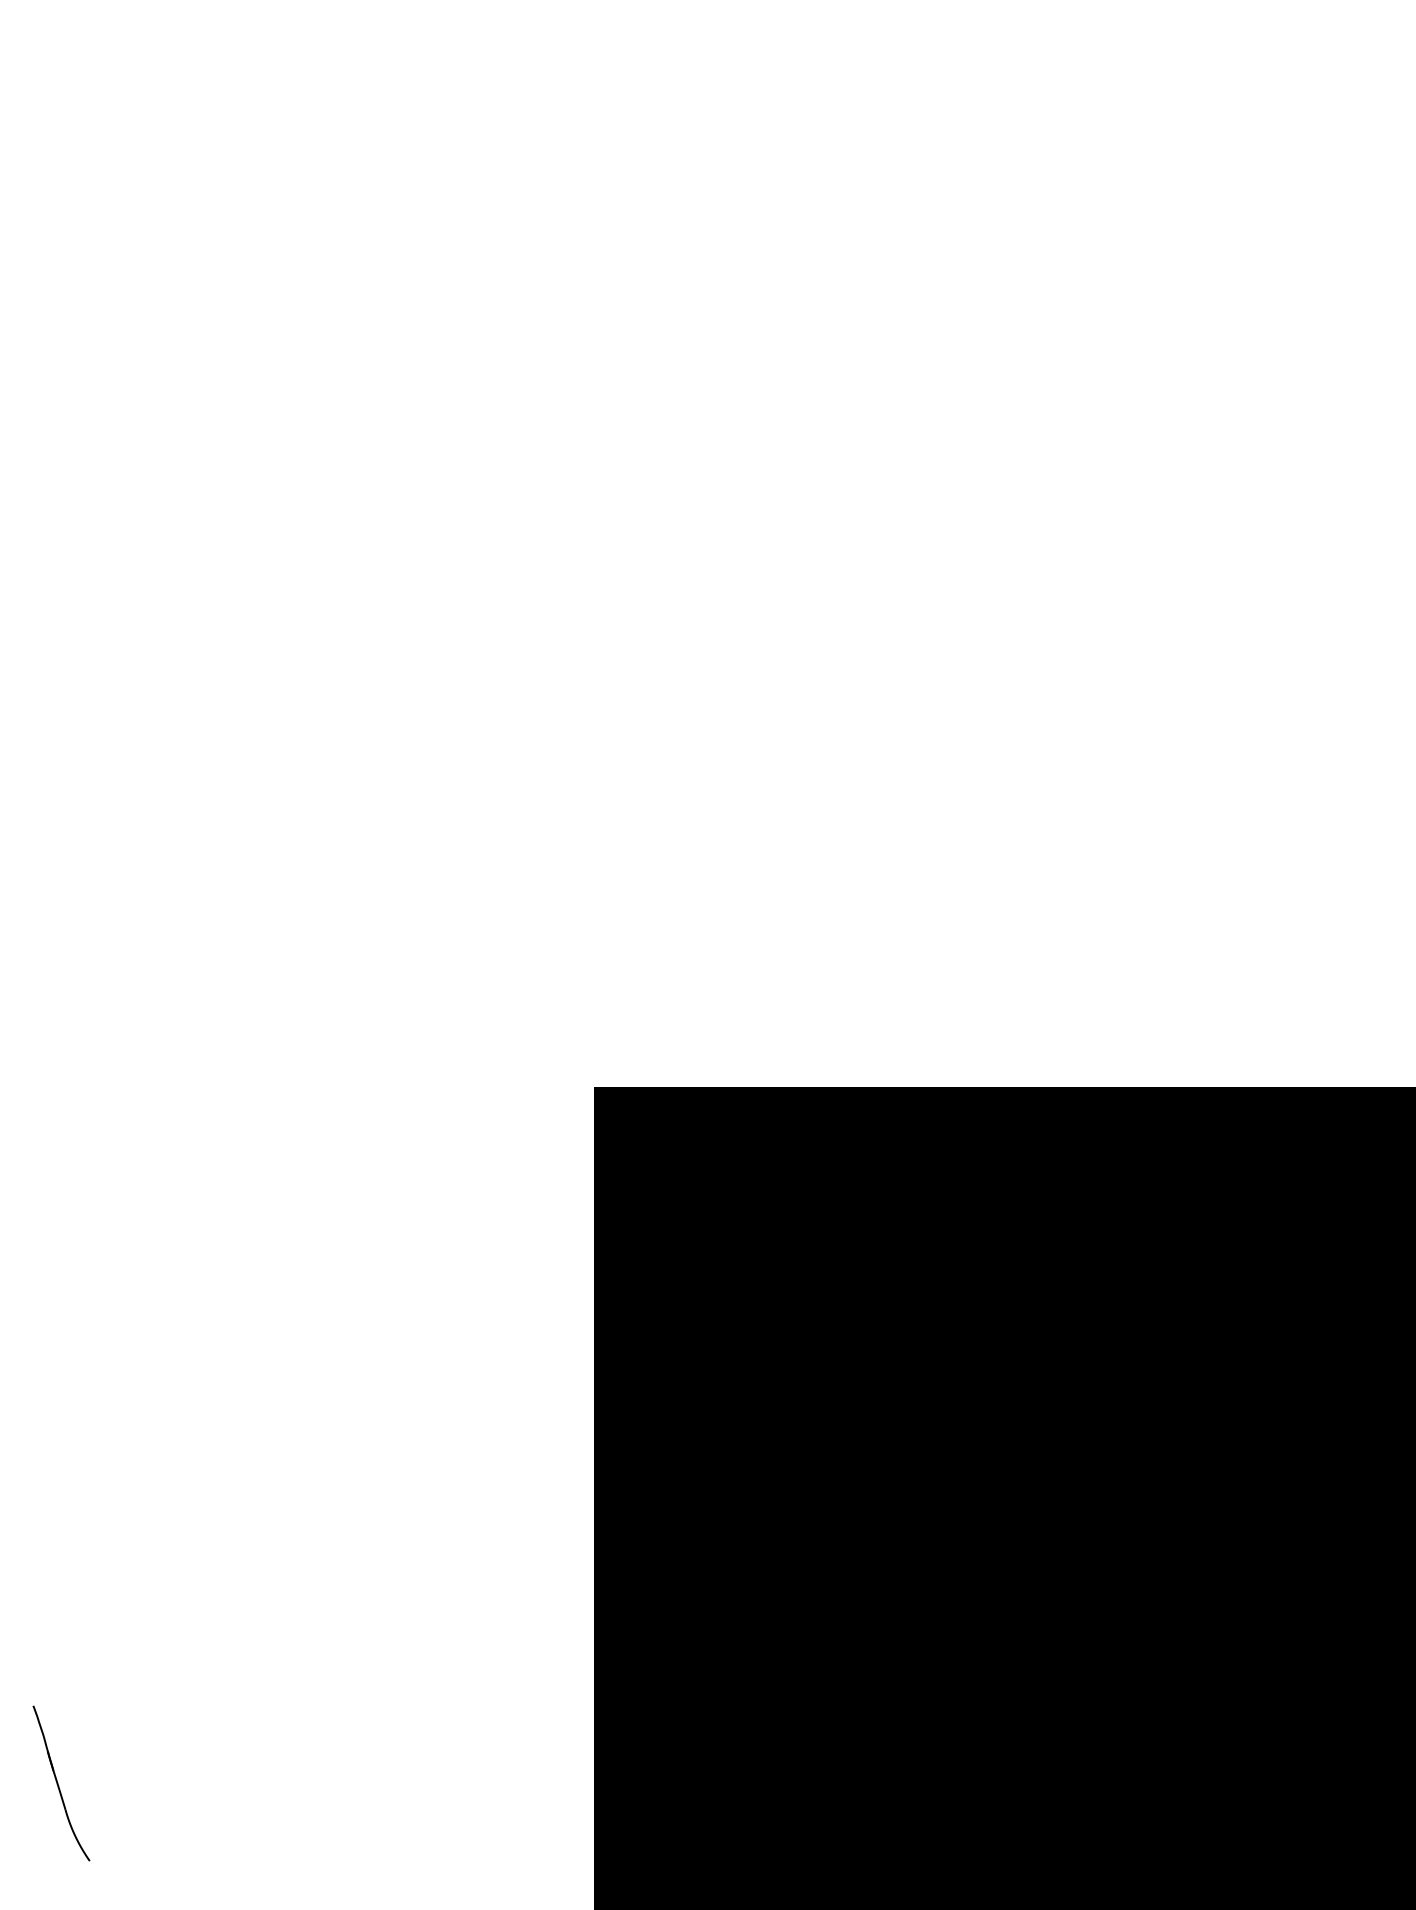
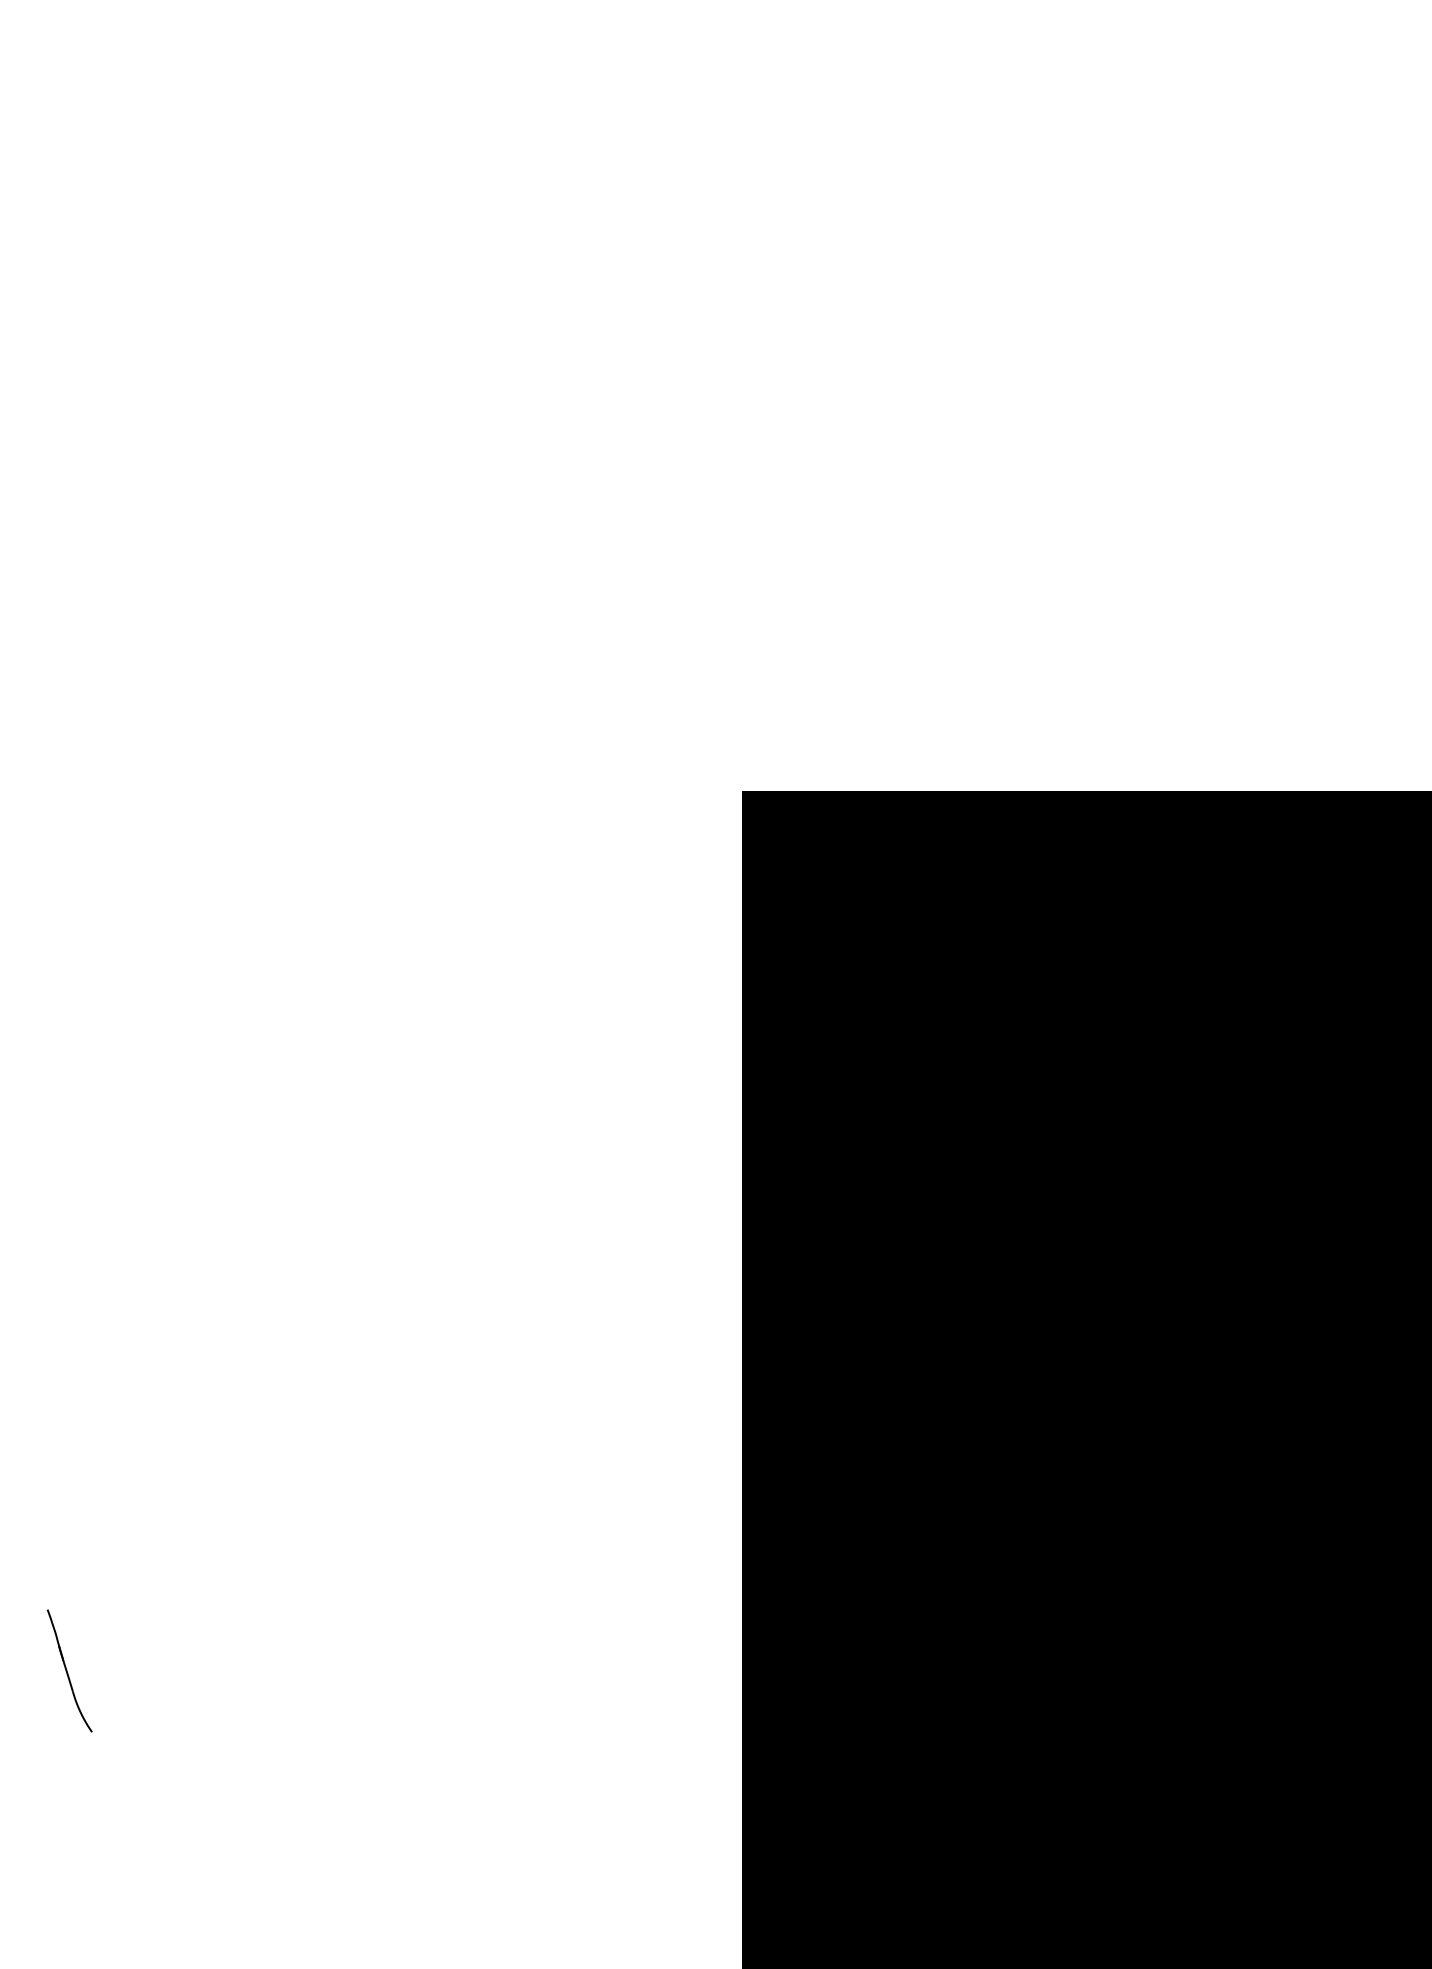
part: (61, 1783) -> (69, 1670), size x0.62

